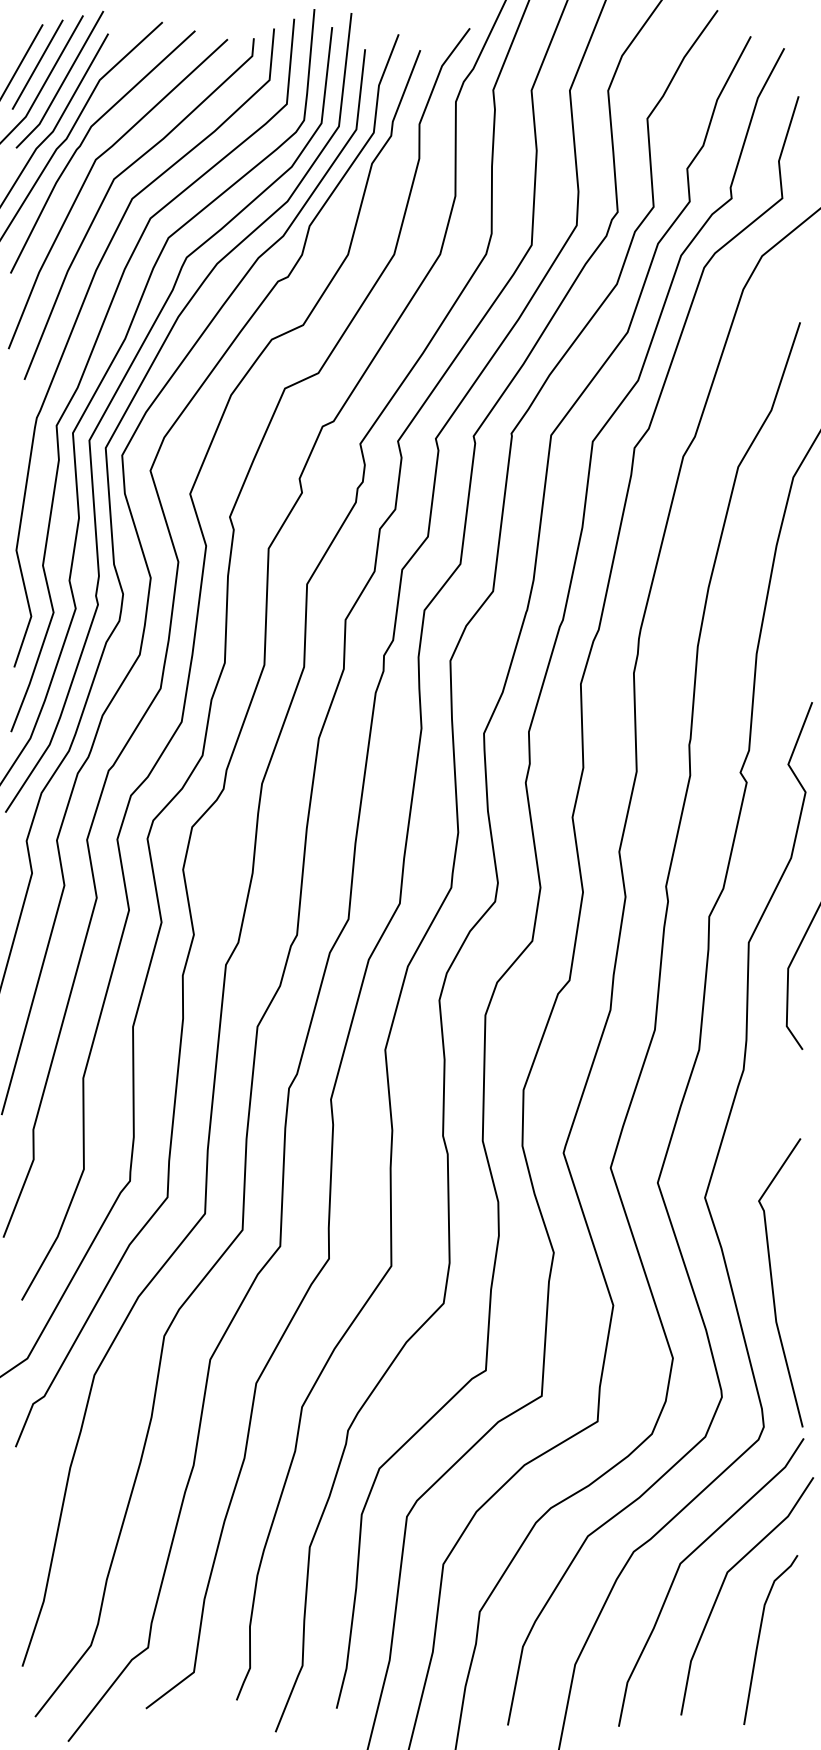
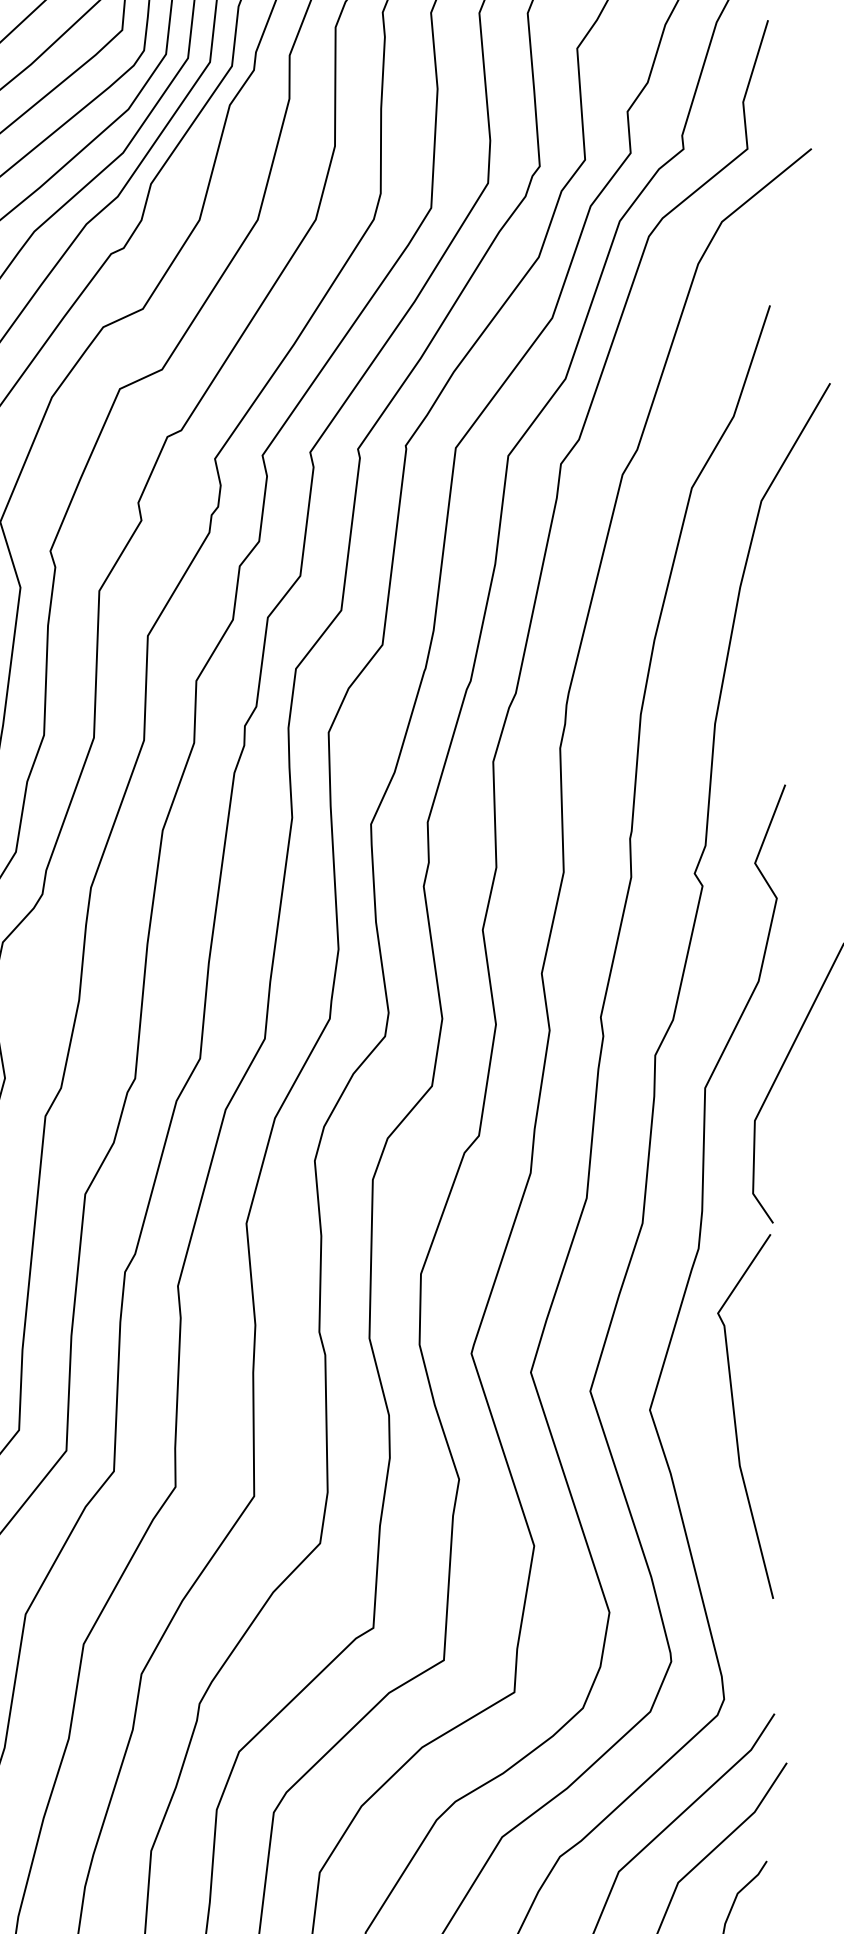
line: (773, 1285) -> (736, 1419), moved

